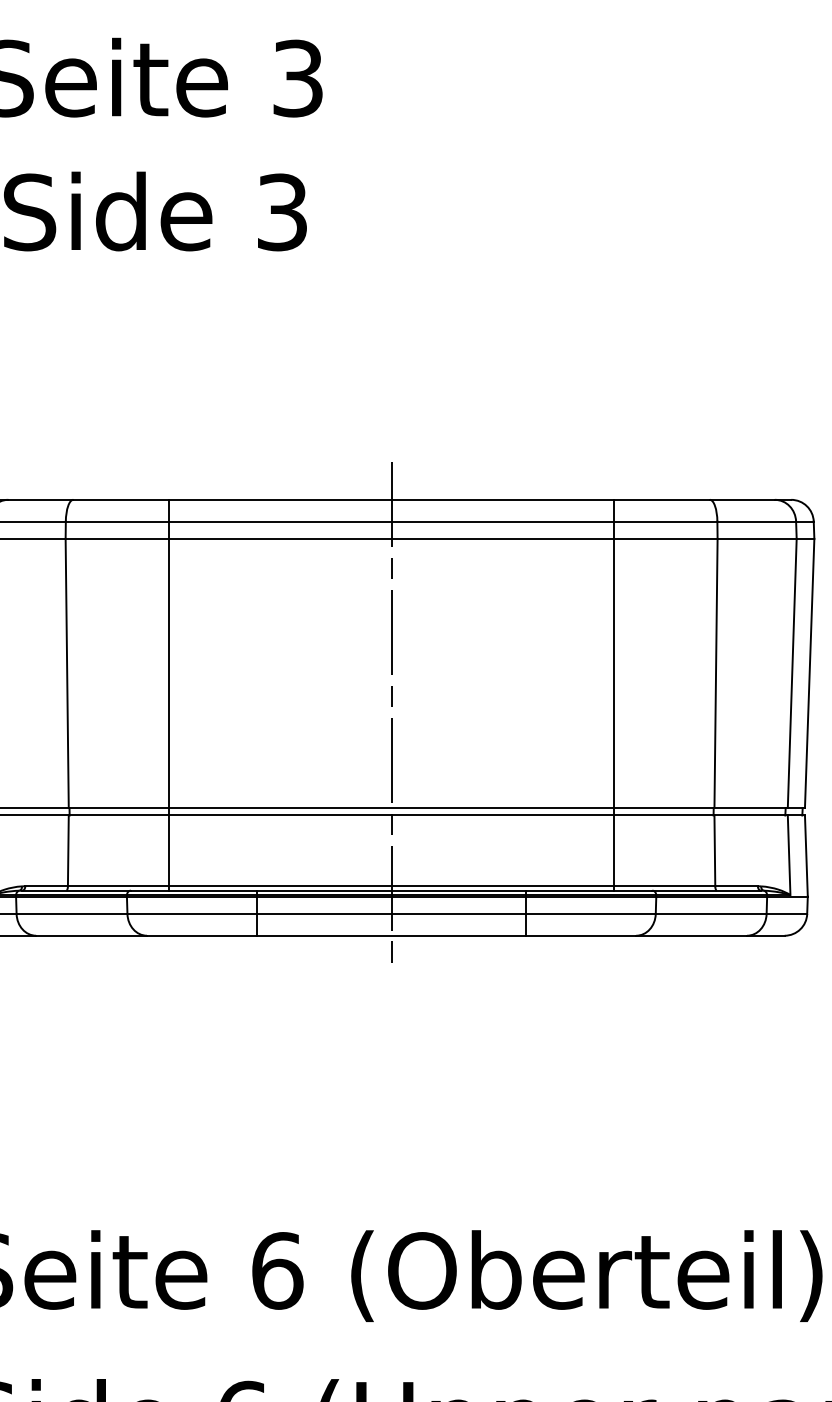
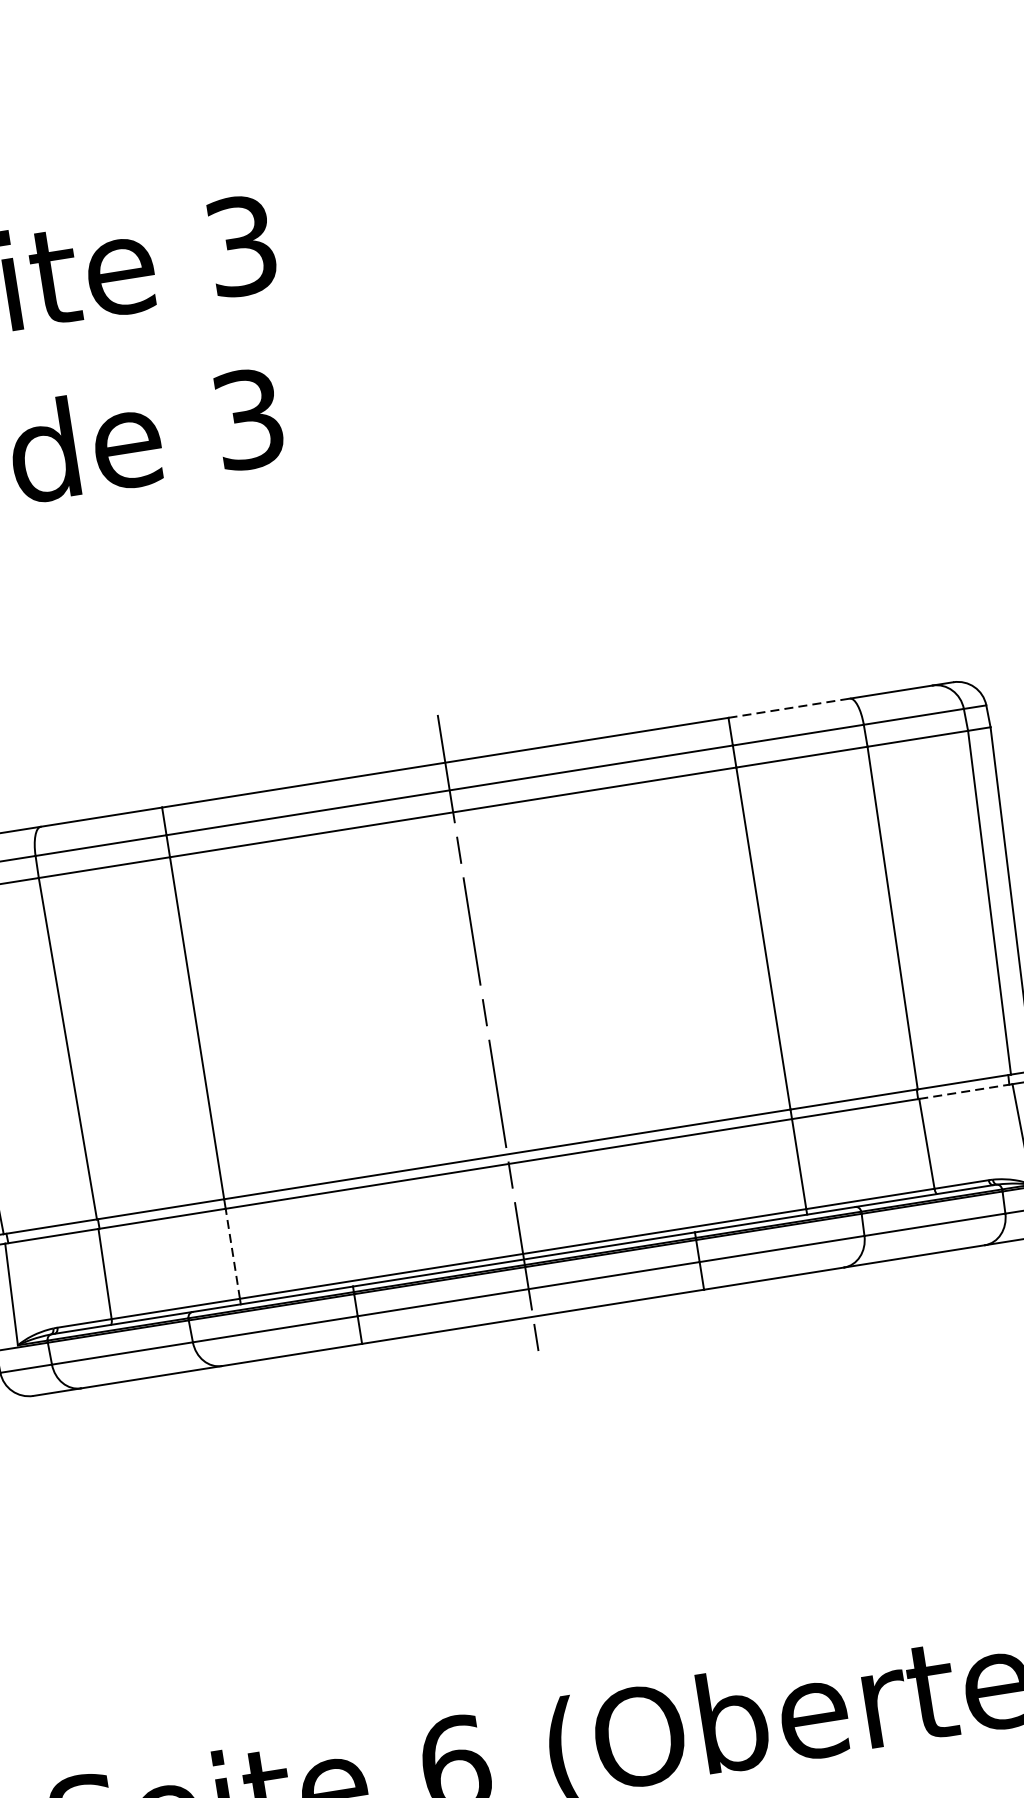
line: (662, 499) -> (789, 707), solid -> dashed
line: (751, 815) -> (966, 1091), solid -> dashed
line: (168, 850) -> (232, 1253), solid -> dashed

